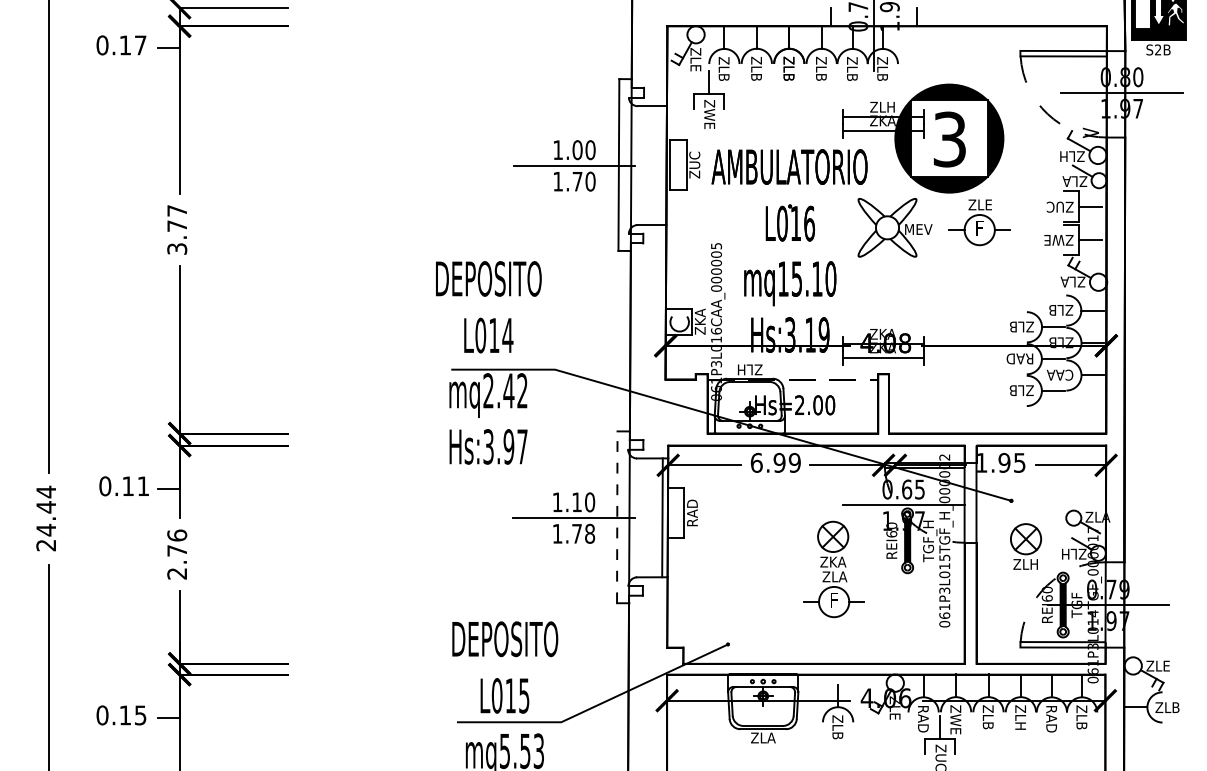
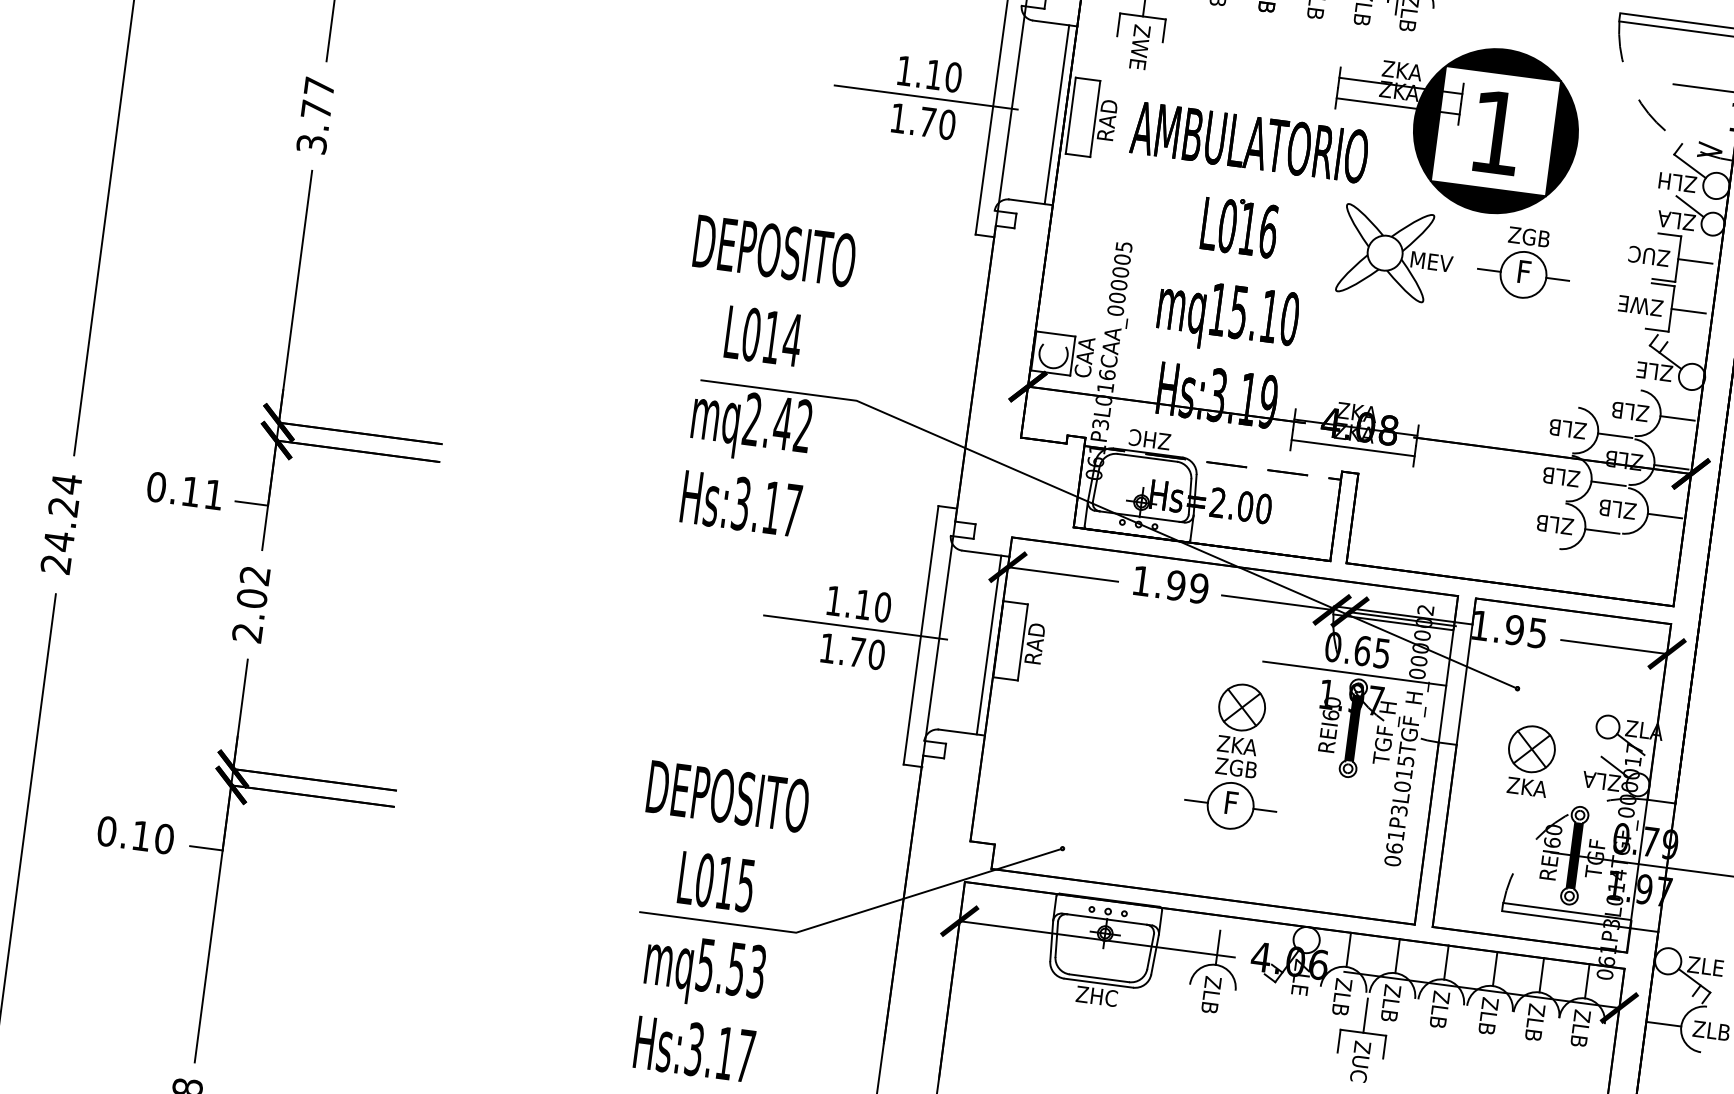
text: (882, 106) -> (1401, 69), ZLH -> ZKA
text: (949, 139) -> (1495, 132), 3 -> 1
text: (577, 150) -> (933, 75), 1.00 -> 1.10
text: (694, 164) -> (1107, 119), ZUC -> RAD
line: (660, 165) -> (1055, 114), added
text: (979, 204) -> (1528, 236), ZLE -> ZGB
text: (1064, 281) -> (1640, 369), ZLA -> ZLE
text: (699, 321) -> (1083, 356), ZKA -> CAA
text: (1019, 358) -> (1557, 475), RAD -> ZLB
text: (749, 369) -> (1149, 439), ZLH -> ZHC
text: (1060, 374) -> (1616, 508), CAA -> ZLB
text: (508, 446) -> (771, 507), Hs:3.97 -> Hs:3.17
text: (756, 462) -> (1141, 580), 6.99 -> 1.99
text: (45, 507) -> (62, 507), 24.44 -> 24.24
line: (617, 517) -> (921, 635), dashed -> solid
text: (590, 533) -> (877, 654), 1.78 -> 1.70
text: (177, 542) -> (254, 586), 2.76 -> 2.02
text: (1066, 553) -> (1590, 778), ZLH -> ZLA
text: (1026, 564) -> (1527, 787), ZLH -> ZKA
text: (834, 576) -> (1236, 767), ZLA -> ZGB
text: (140, 715) -> (164, 839), 0.15 -> 0.10
text: (923, 718) -> (1342, 998), RAD -> ZLB
text: (1051, 718) -> (1534, 1024), RAD -> ZLB
text: (955, 724) -> (1389, 1014), ZWE -> ZLB
text: (1020, 726) -> (1486, 1030), ZLH -> ZLB
text: (762, 737) -> (1096, 995), ZLA -> ZHC

